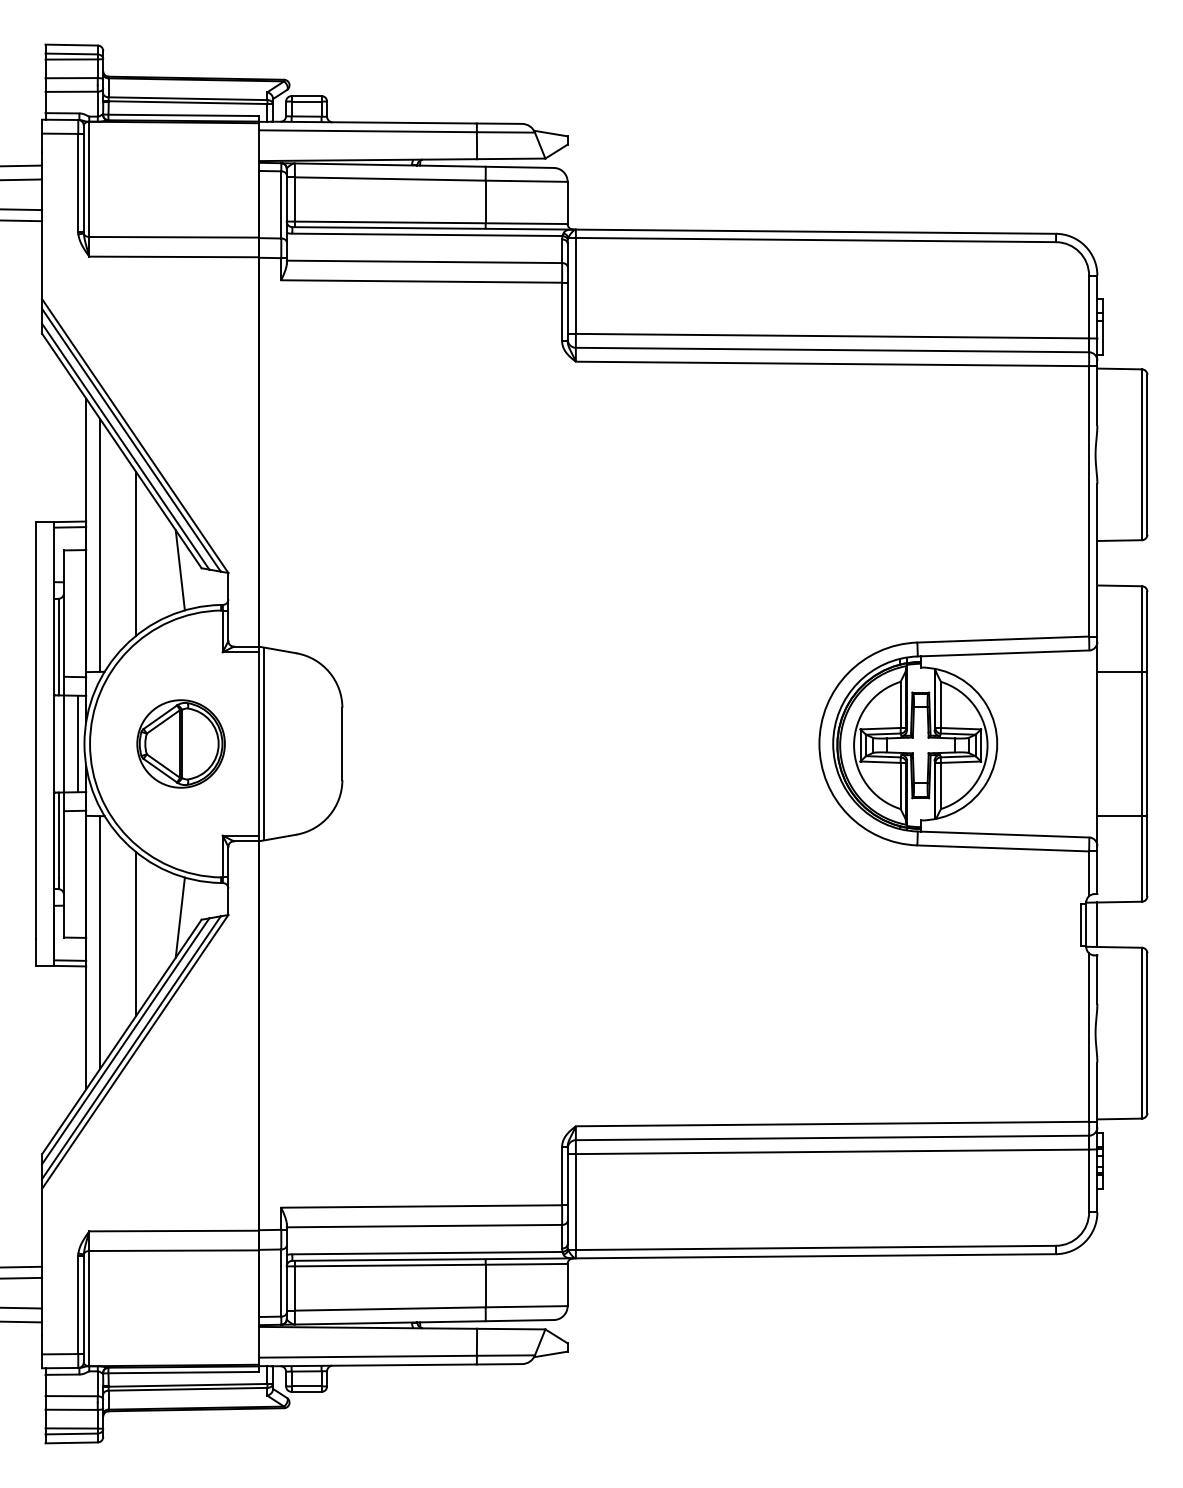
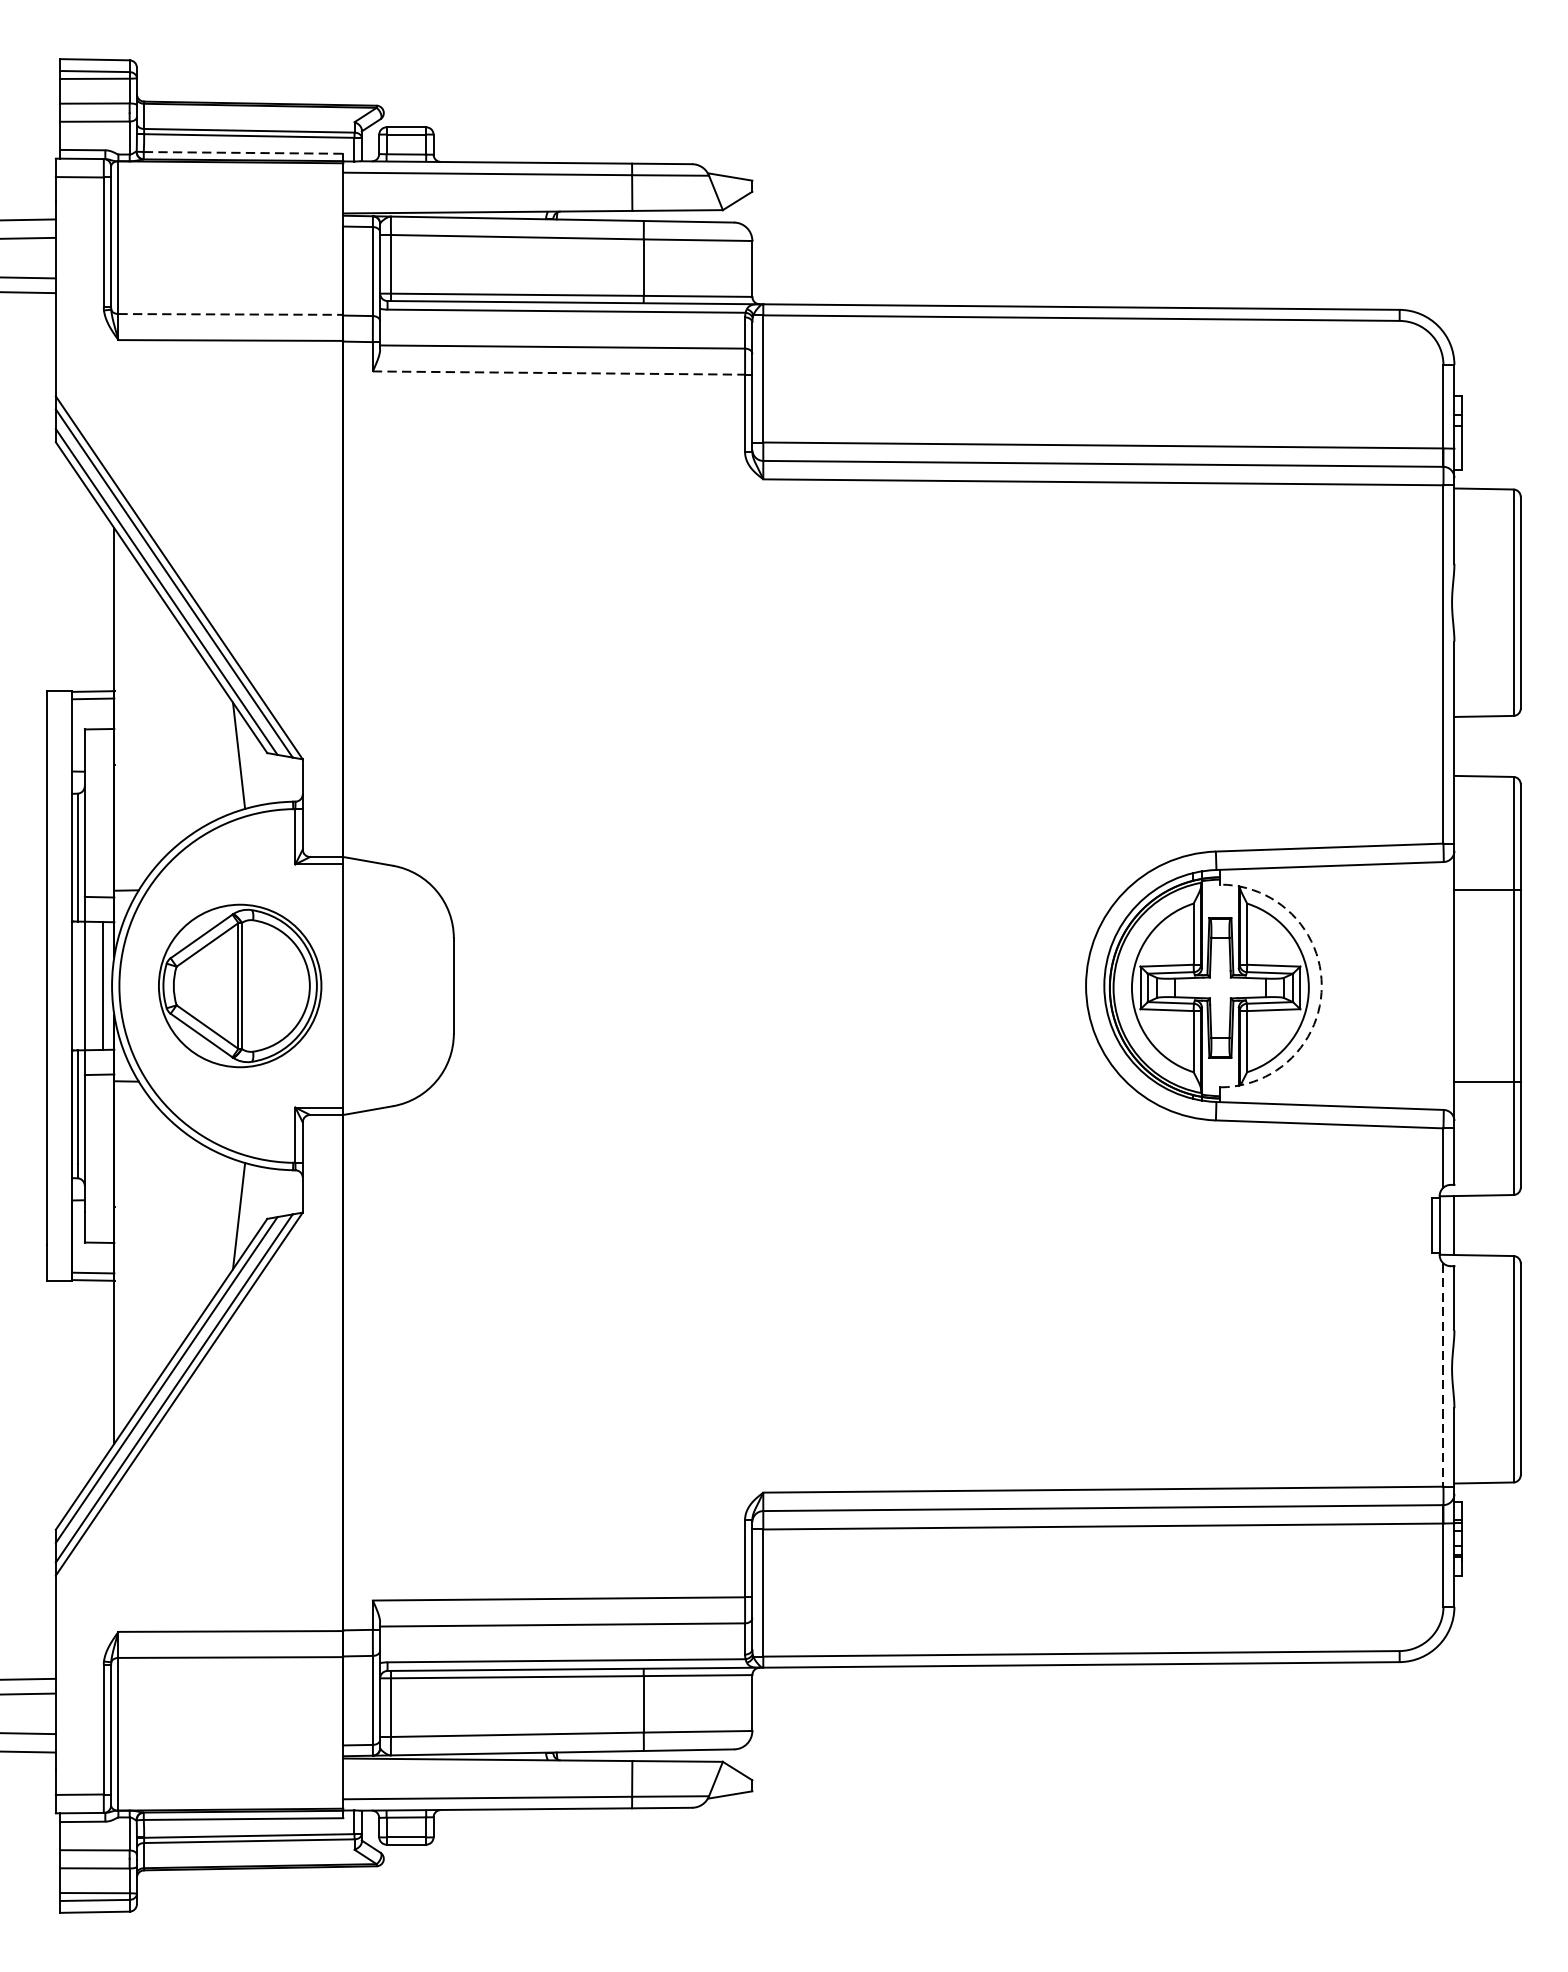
line: (184, 115) -> (244, 153), solid -> dashed
line: (174, 237) -> (231, 314), solid -> dashed
line: (422, 281) -> (560, 373), solid -> dashed
line: (99, 544) -> (131, 721), removed
line: (136, 553) -> (180, 733), removed
part: (180, 743) -> (239, 985), size x1.4
line: (264, 743) -> (350, 985), removed
arc: (997, 743) -> (1322, 985), solid -> dashed
line: (136, 933) -> (180, 1237), removed
line: (99, 942) -> (131, 1249), removed
line: (1089, 1038) -> (1443, 1376), solid -> dashed

